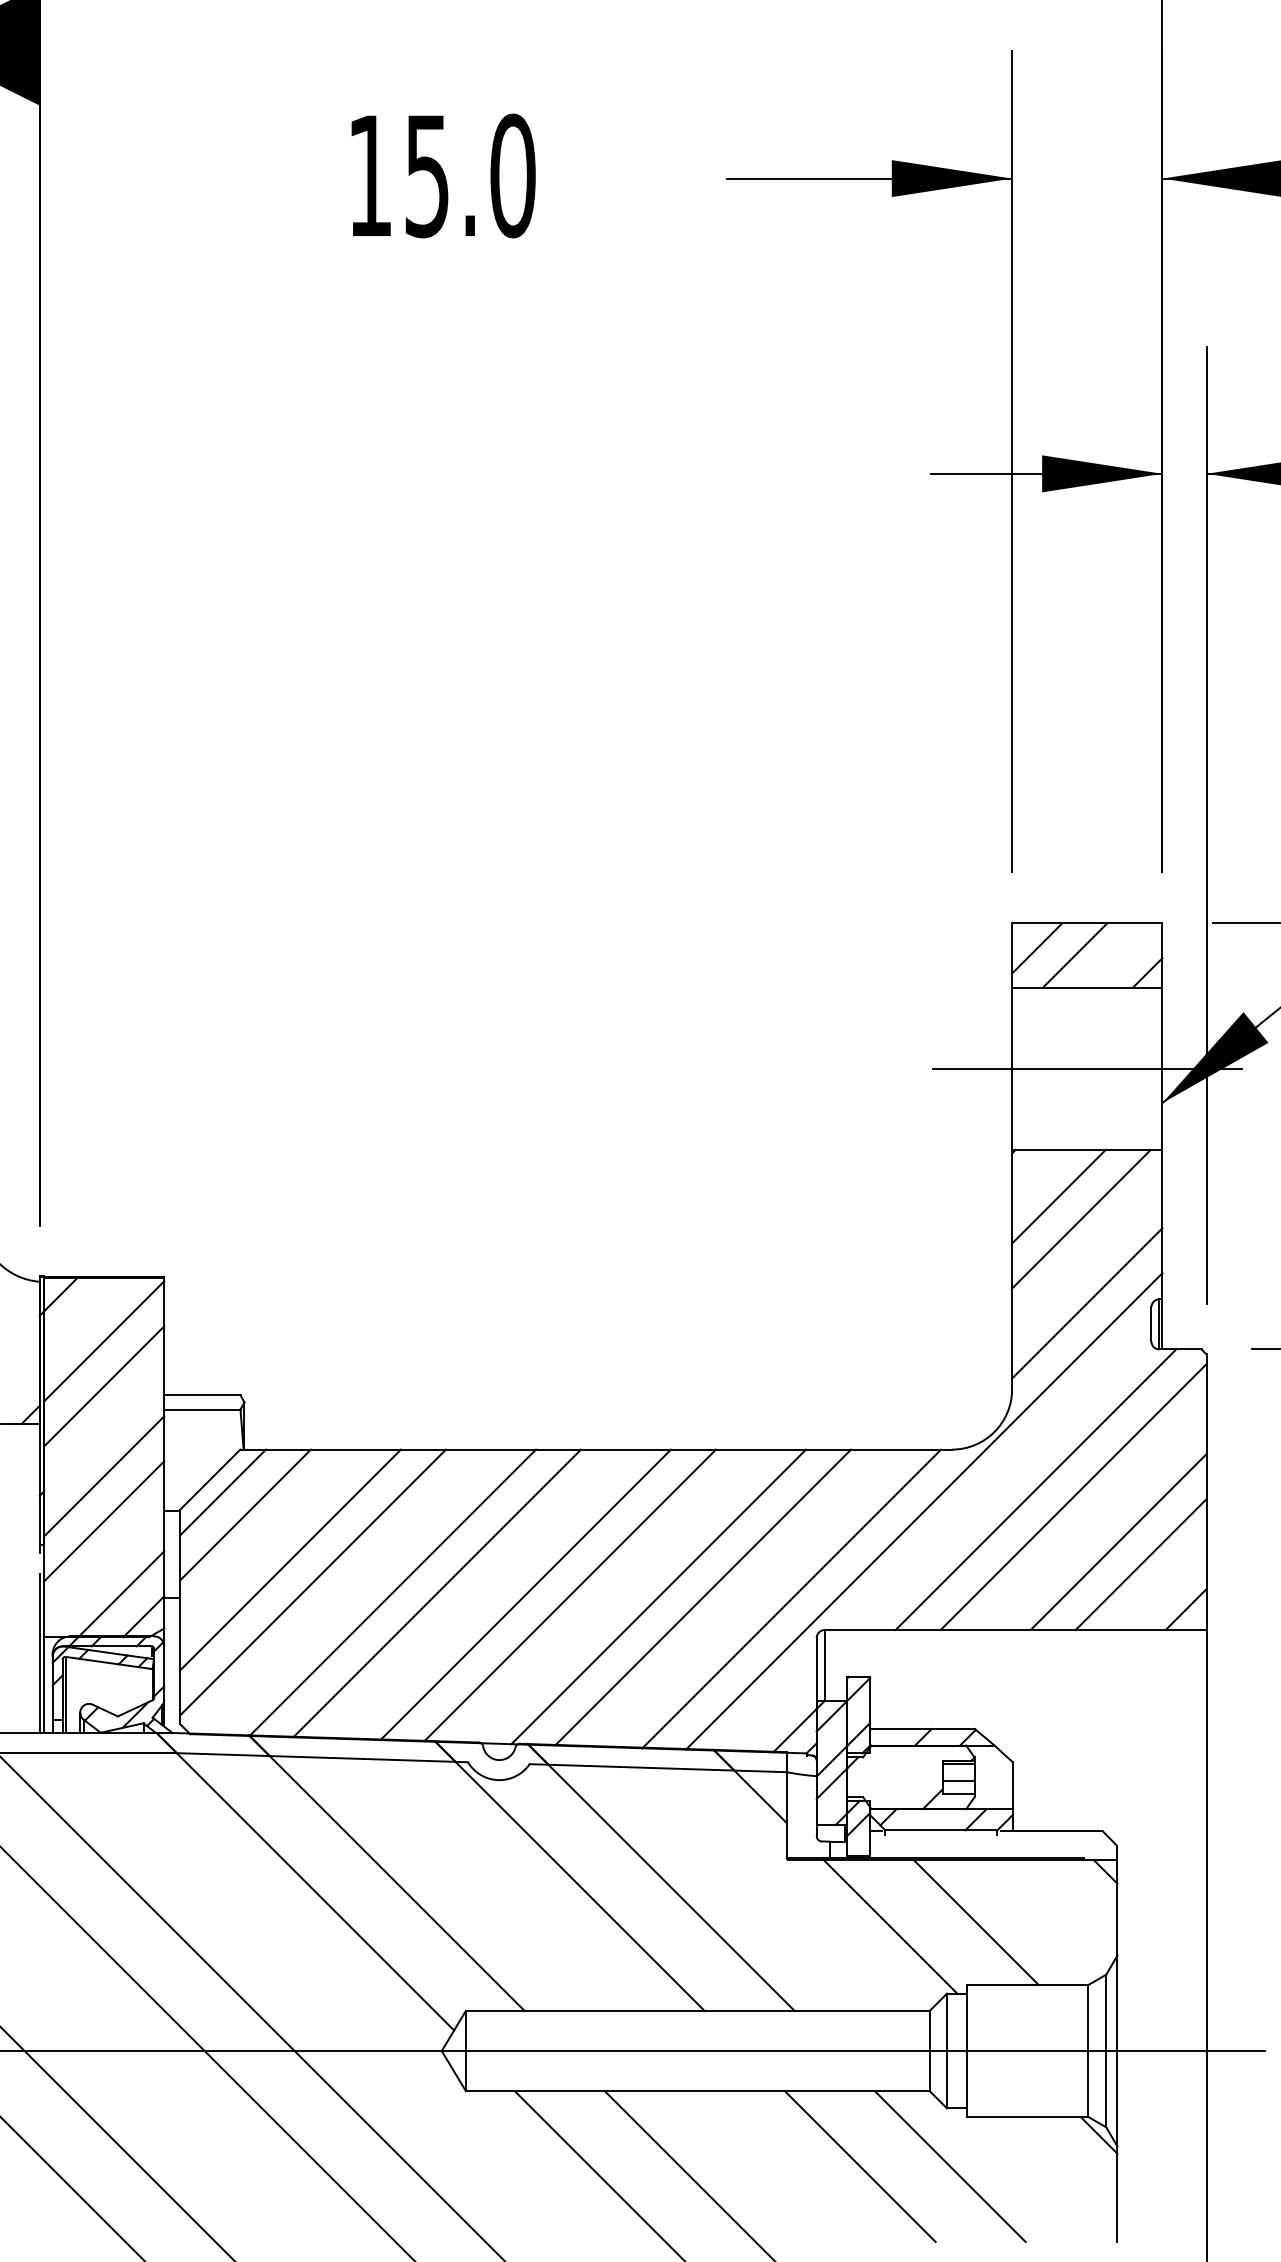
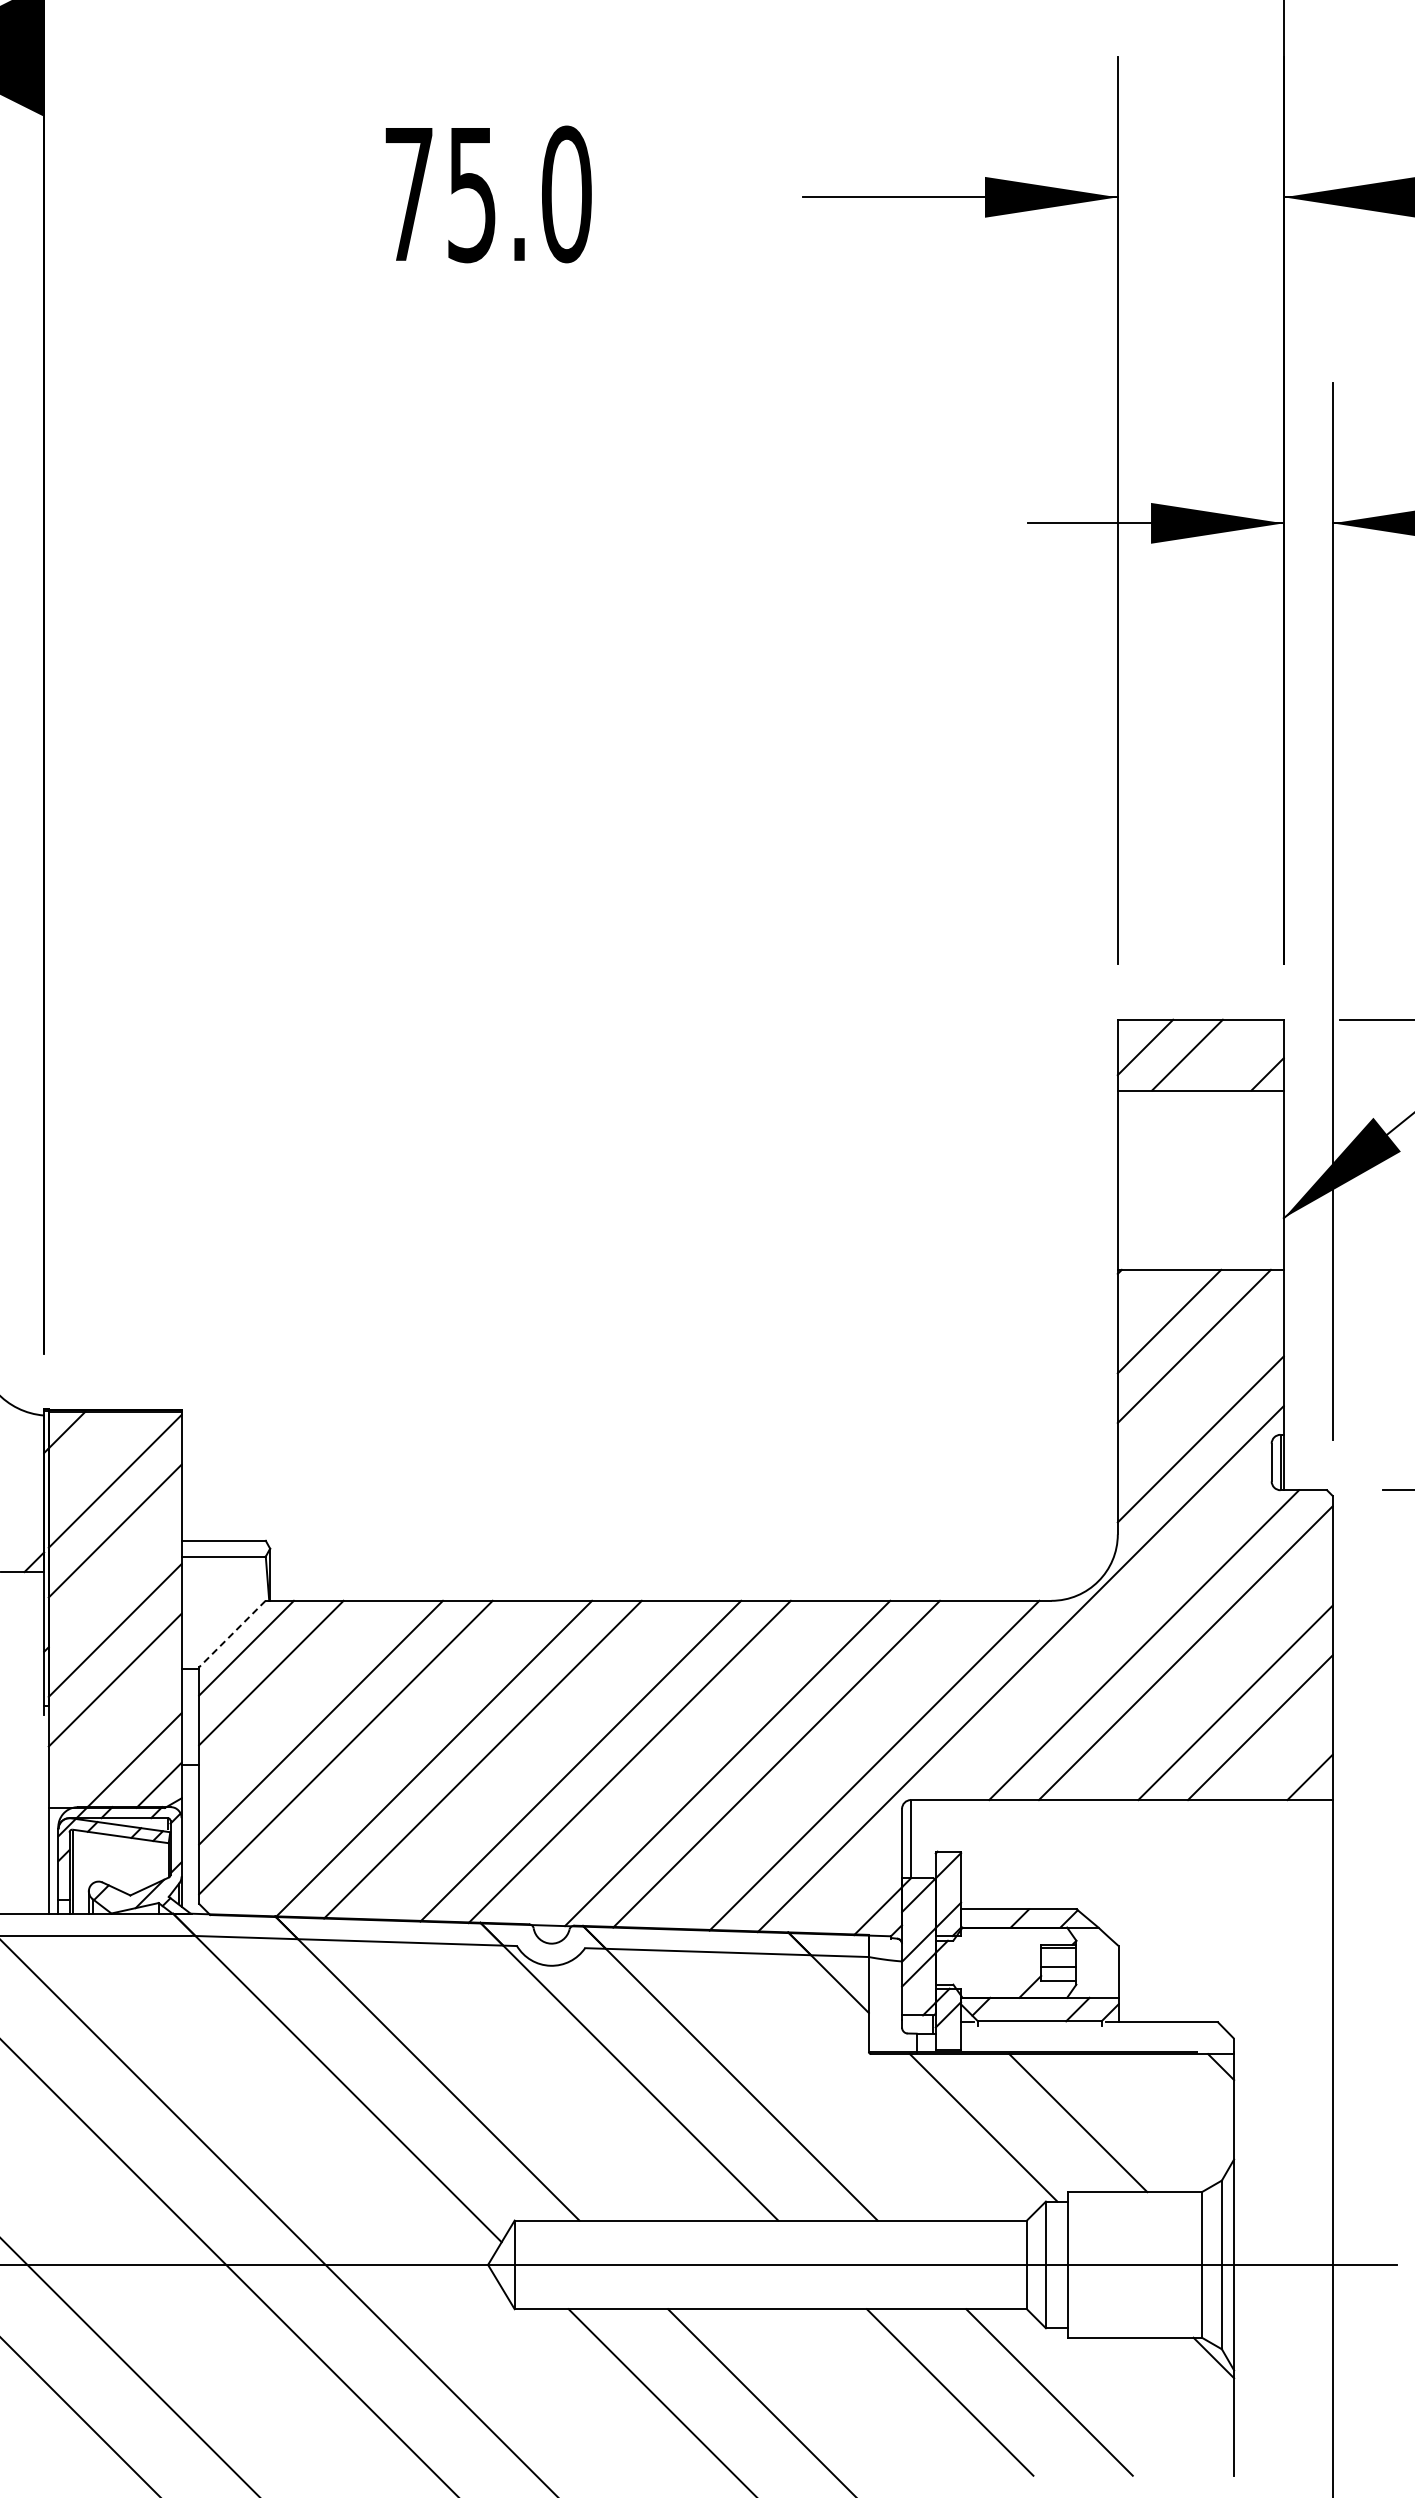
text: (369, 176) -> (408, 194), 15.0 -> 75.0
line: (1086, 1068) -> (1200, 1180), removed
line: (210, 1480) -> (232, 1634), solid -> dashed
line: (40, 1653) -> (44, 1825), removed

